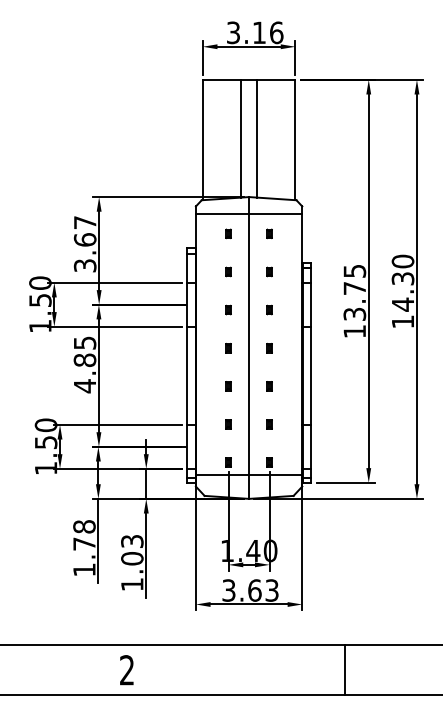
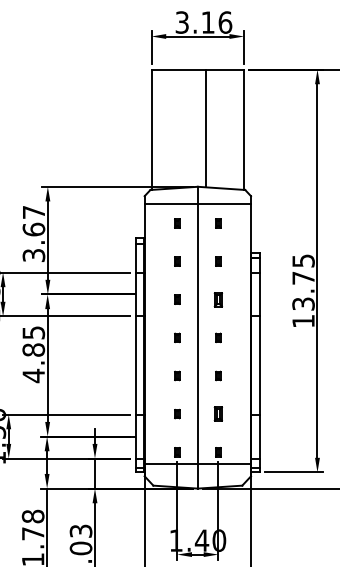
line: (240, 138) -> (189, 128), removed
part: (269, 309) -> (218, 299), size x1.6
part: (269, 424) -> (218, 414), size x1.6

